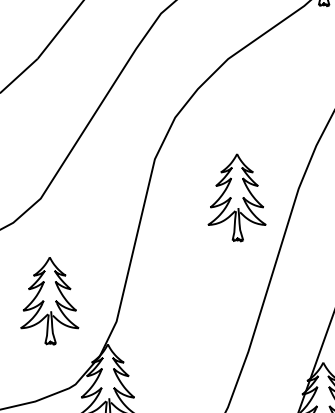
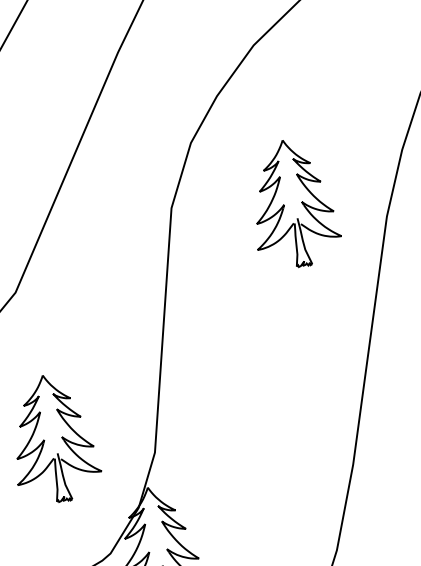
part: (236, 197) -> (292, 203), moved

